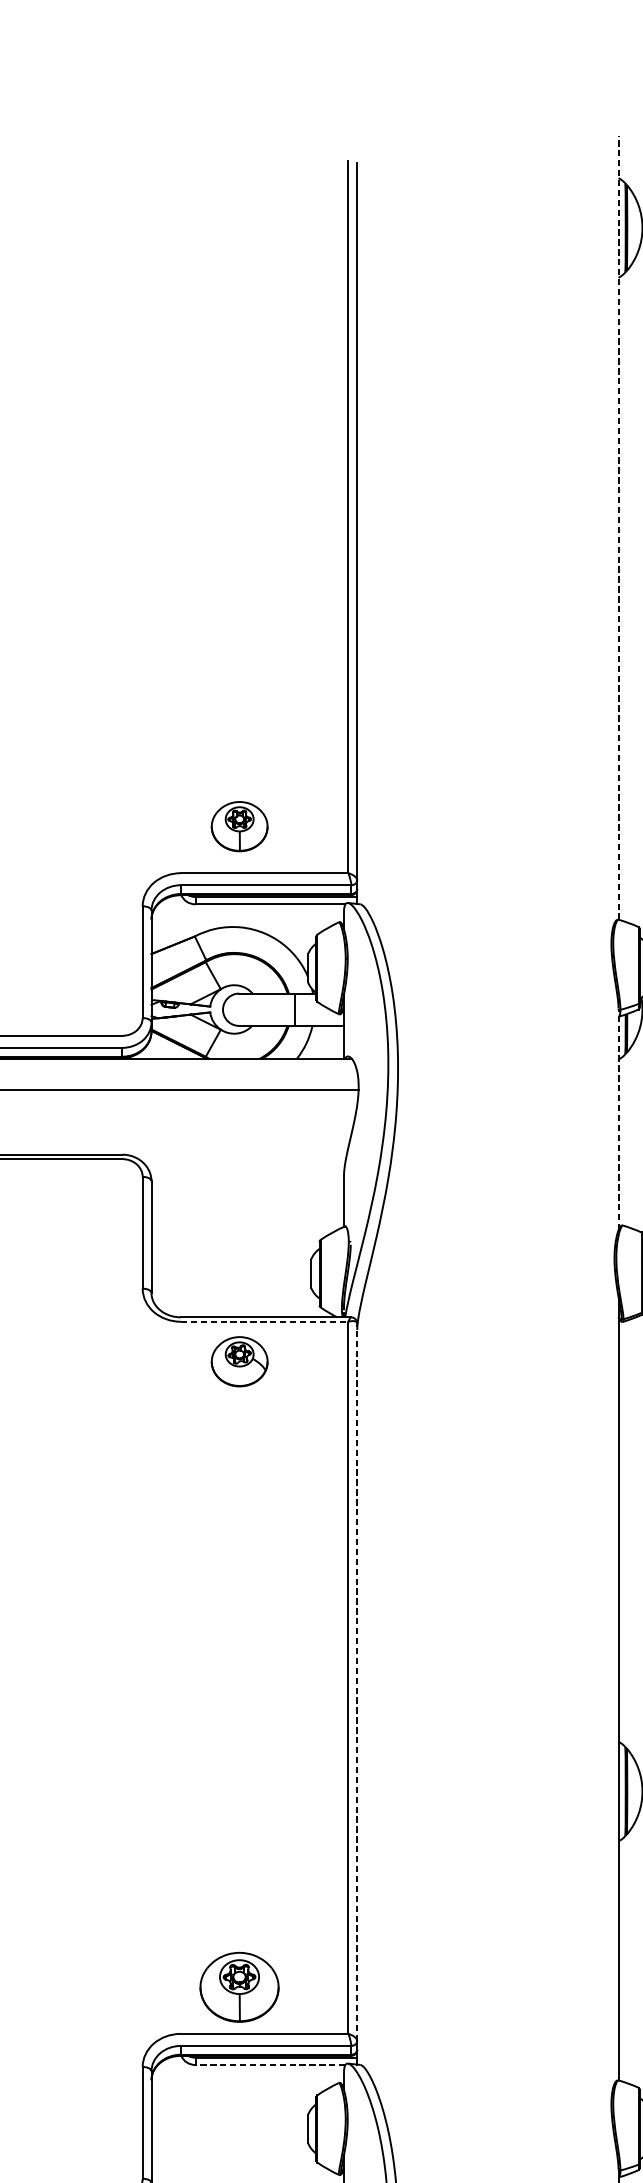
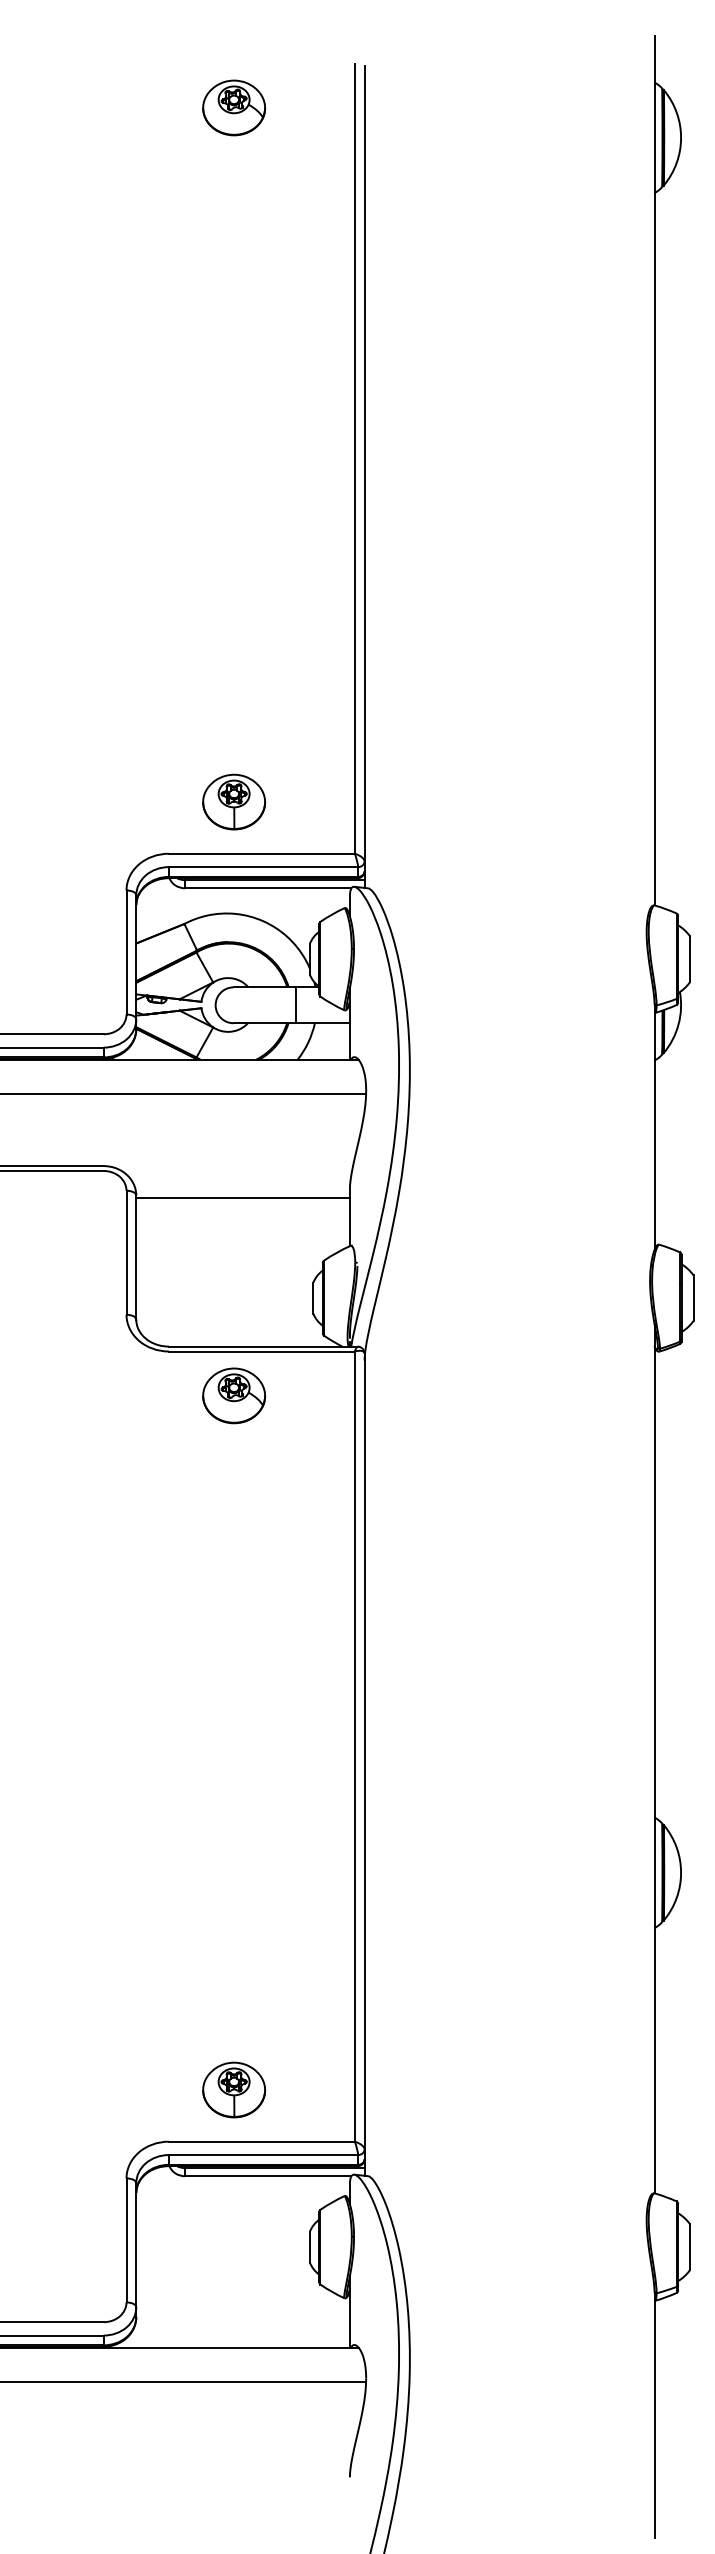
part: (240, 200) -> (234, 107), added
line: (618, 527) -> (654, 470), dashed -> solid
line: (618, 1118) -> (654, 1126), dashed -> solid
line: (247, 1182) -> (242, 1197), added
line: (264, 1321) -> (261, 1351), dashed -> solid
line: (357, 1682) -> (364, 1751), dashed -> solid
part: (240, 1986) -> (234, 2089), size x0.71
line: (269, 2065) -> (267, 2176), dashed -> solid

